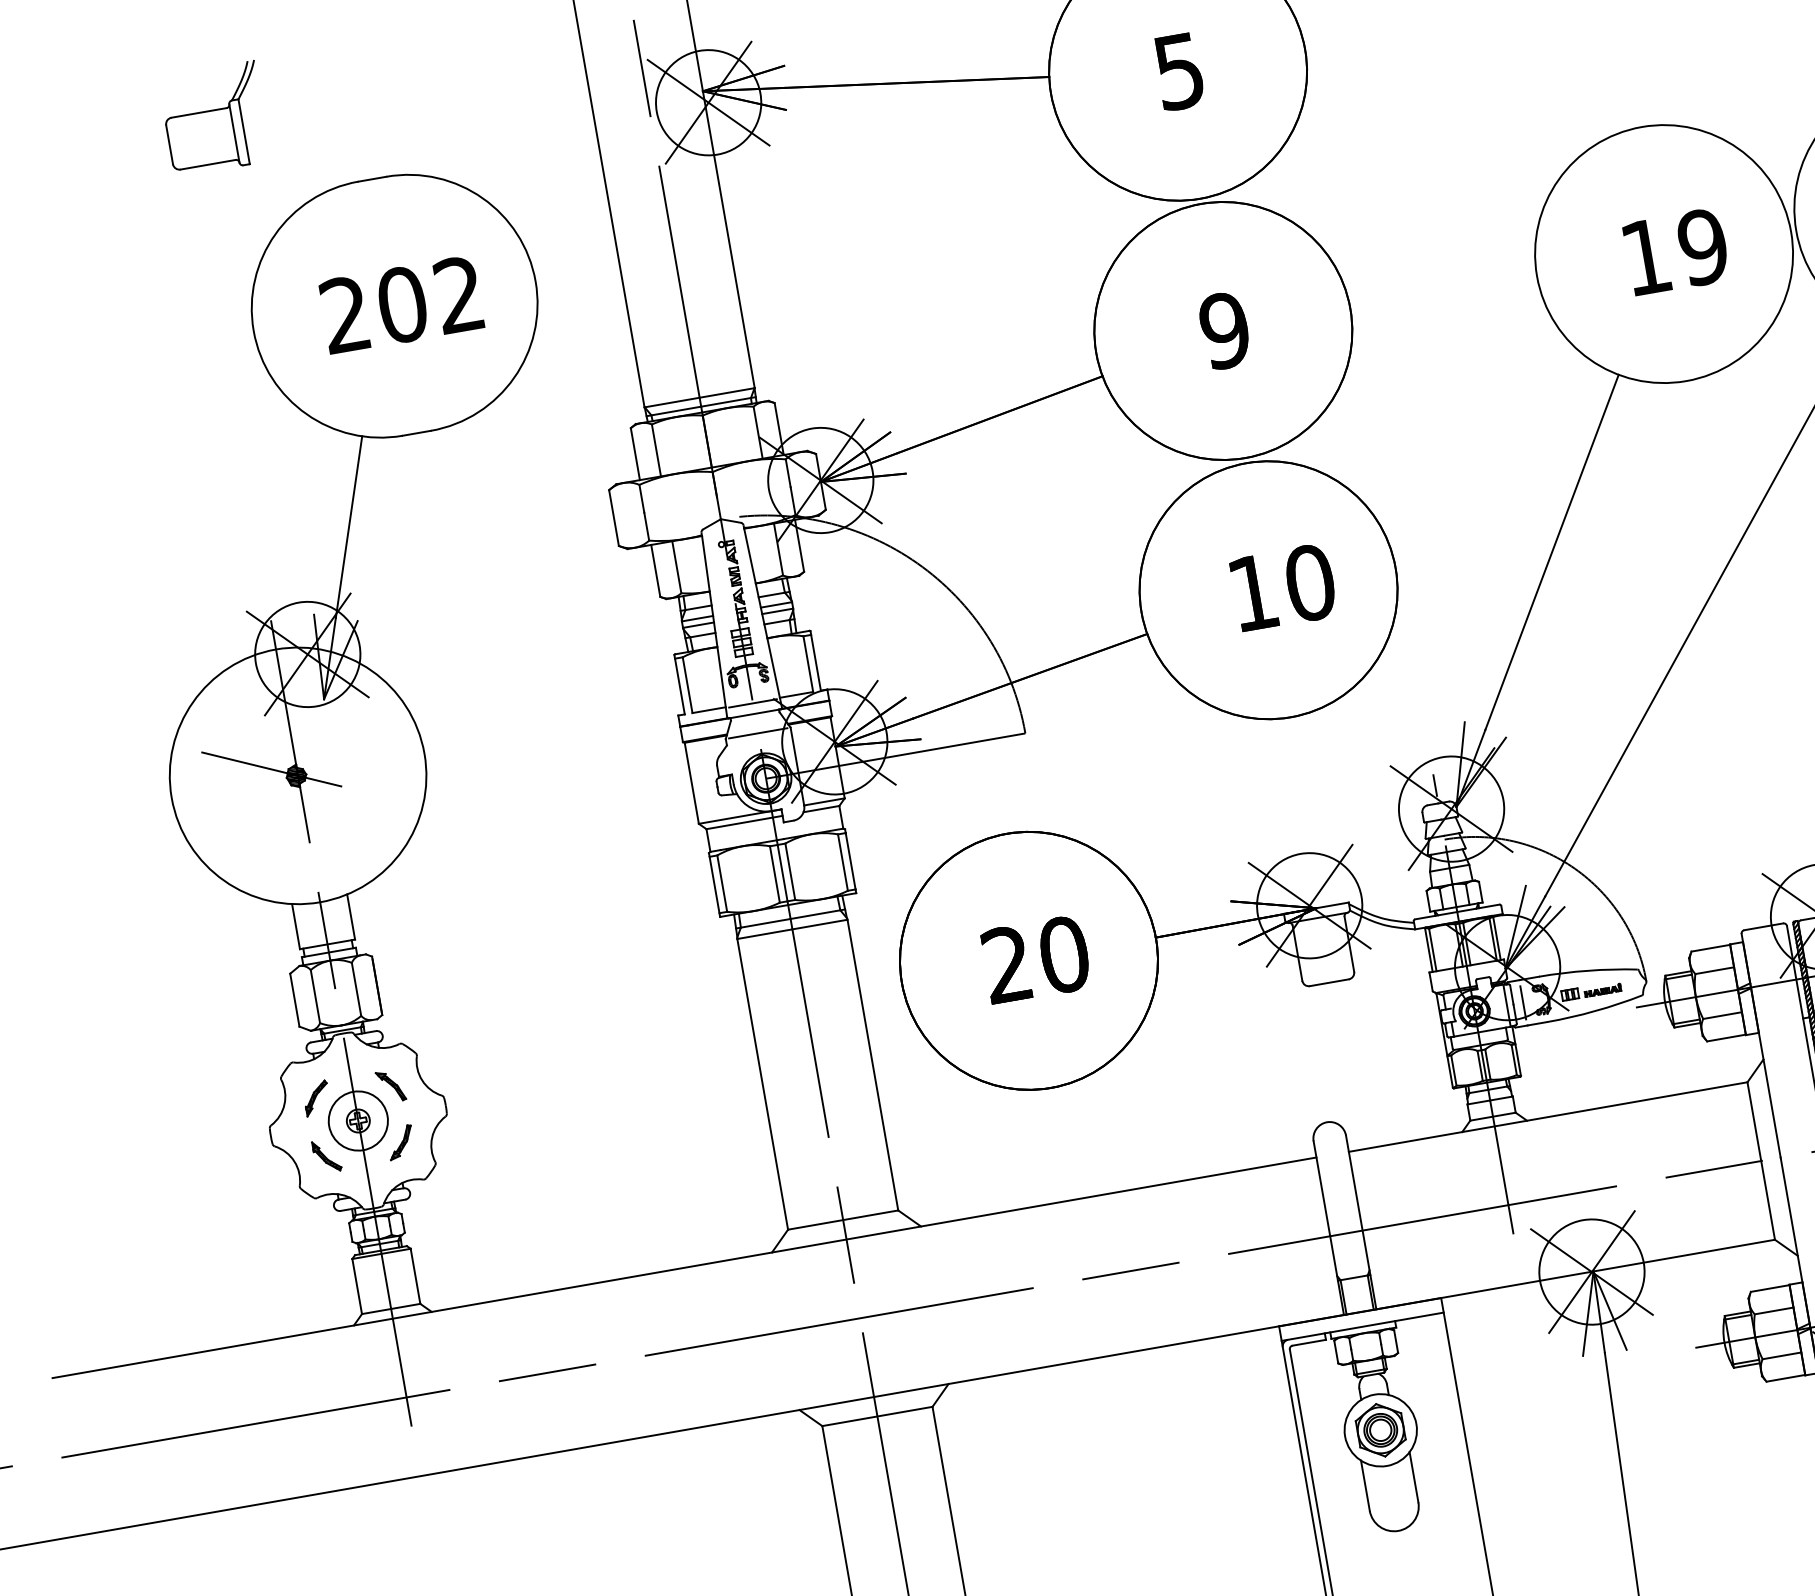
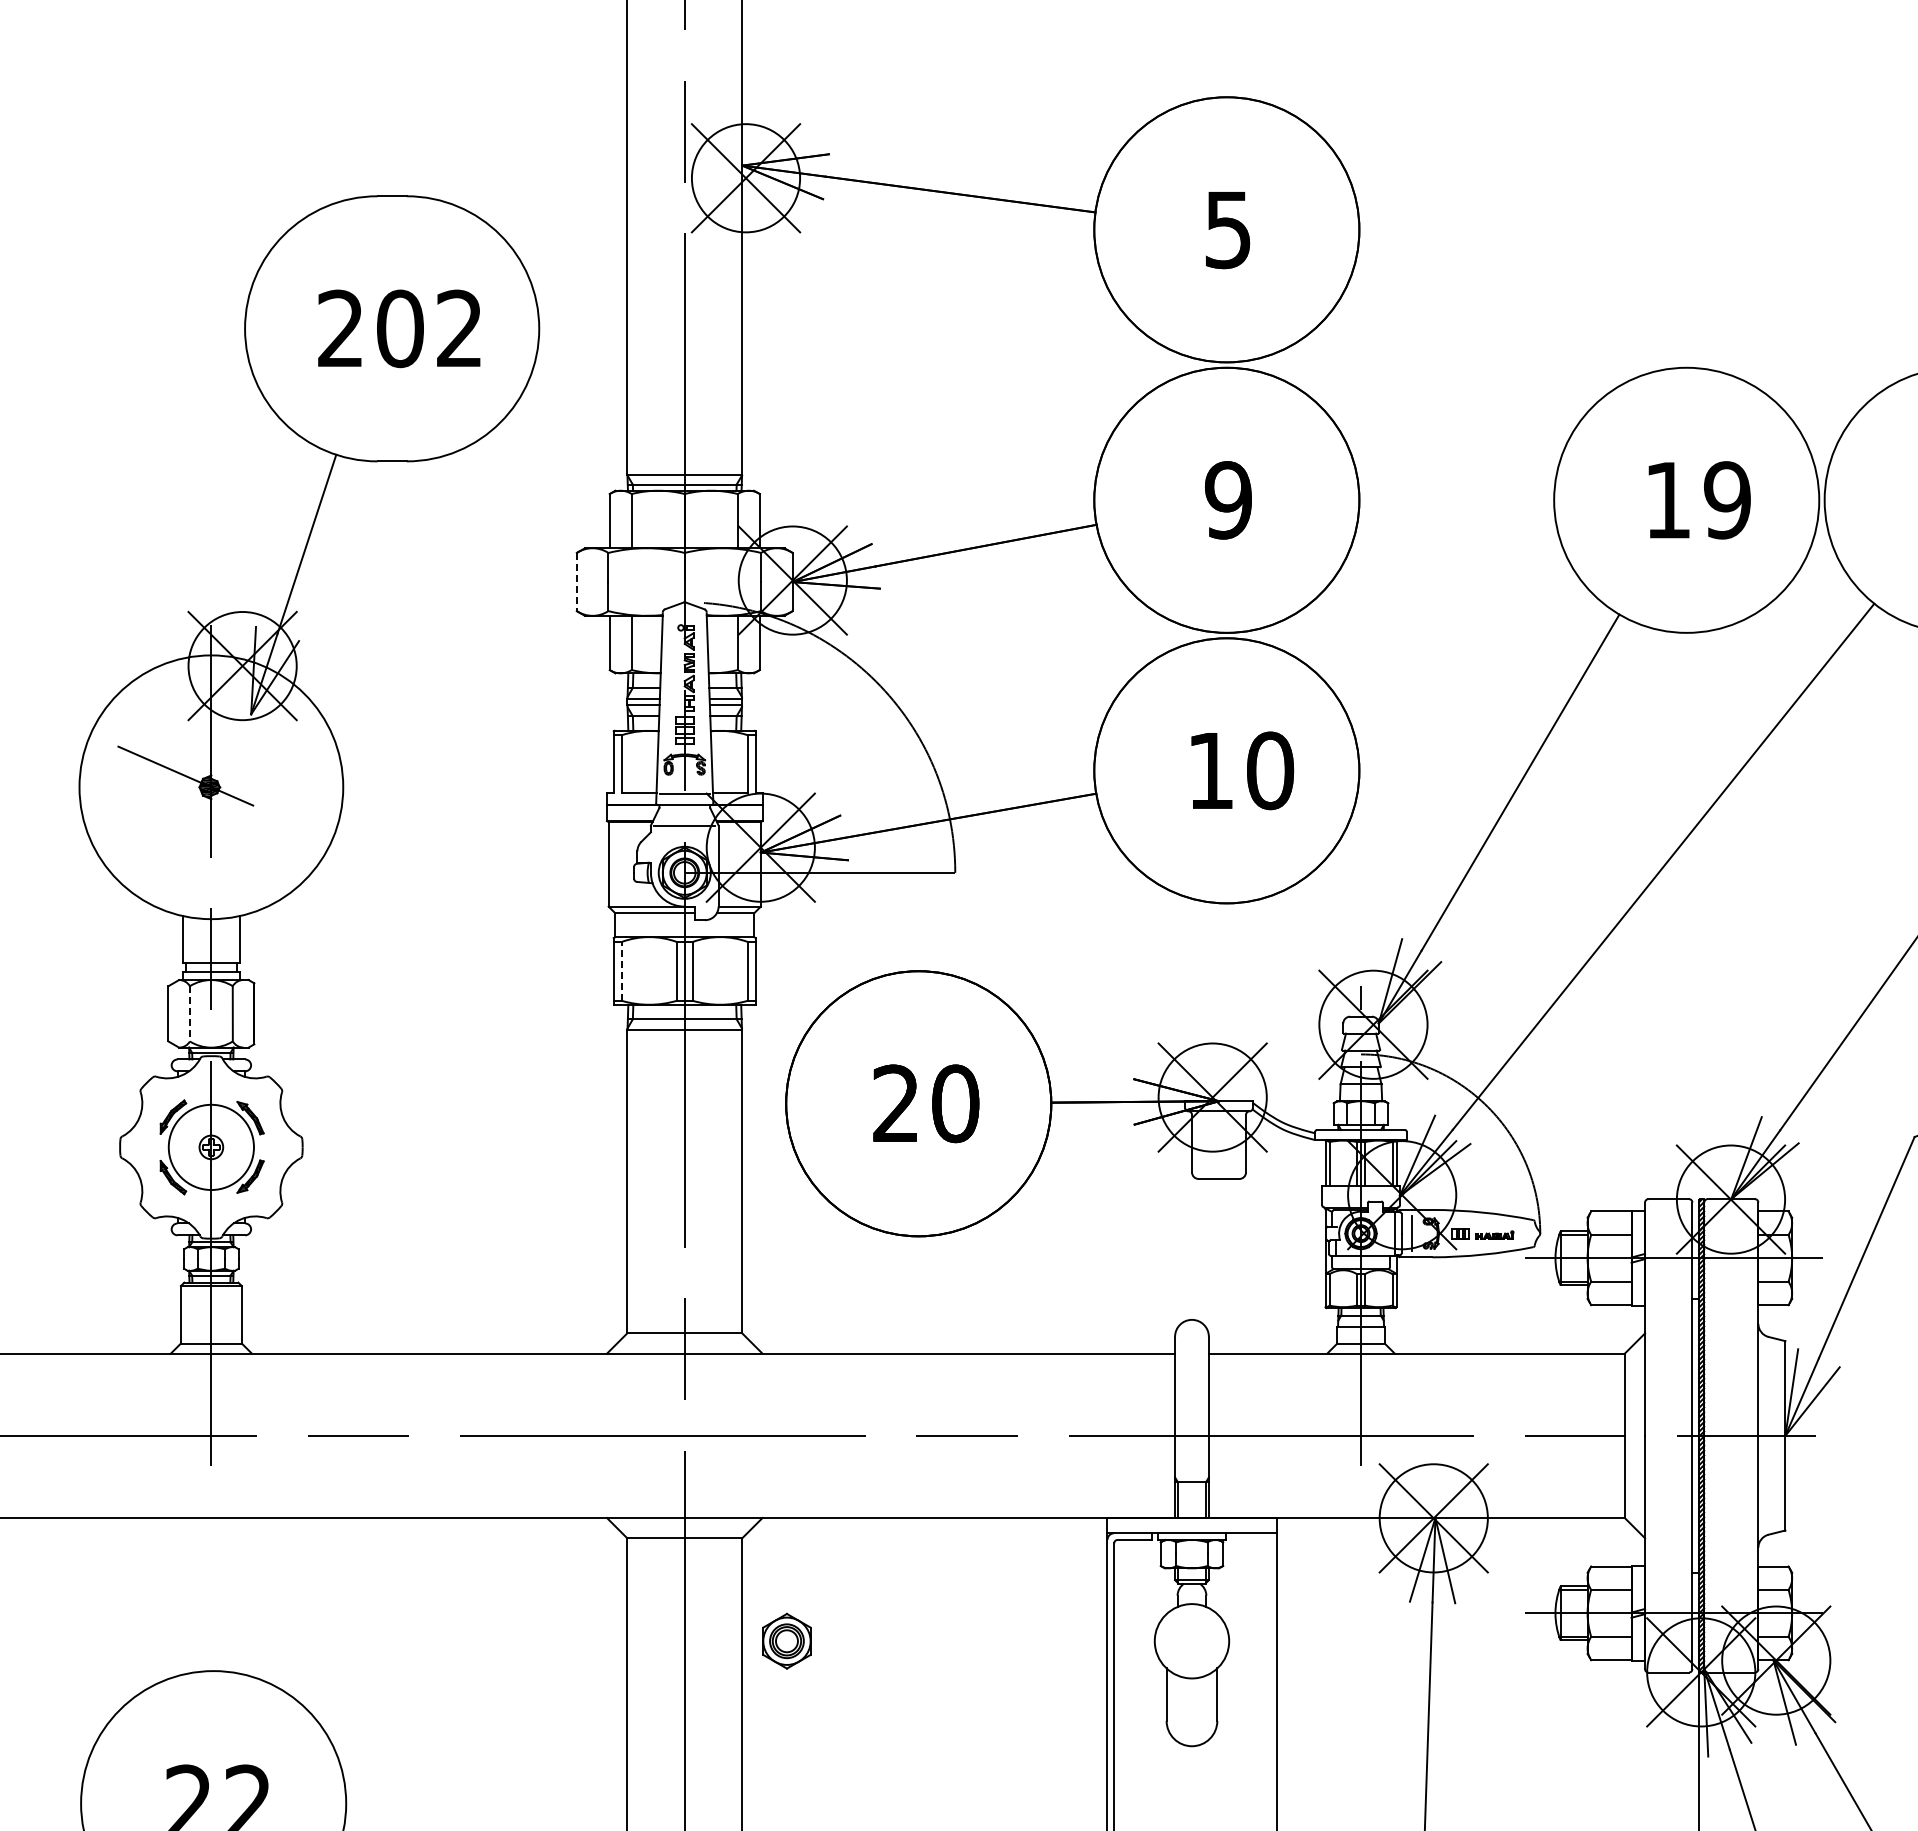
part: (214, 119) -> (242, 107), removed
line: (613, 518) -> (576, 582), solid -> dashed
line: (721, 882) -> (621, 970), solid -> dashed
line: (314, 996) -> (189, 1013), solid -> dashed
circle: (357, 1120) -> (210, 1146), size x1.4
part: (1380, 1429) -> (786, 1640), moved

